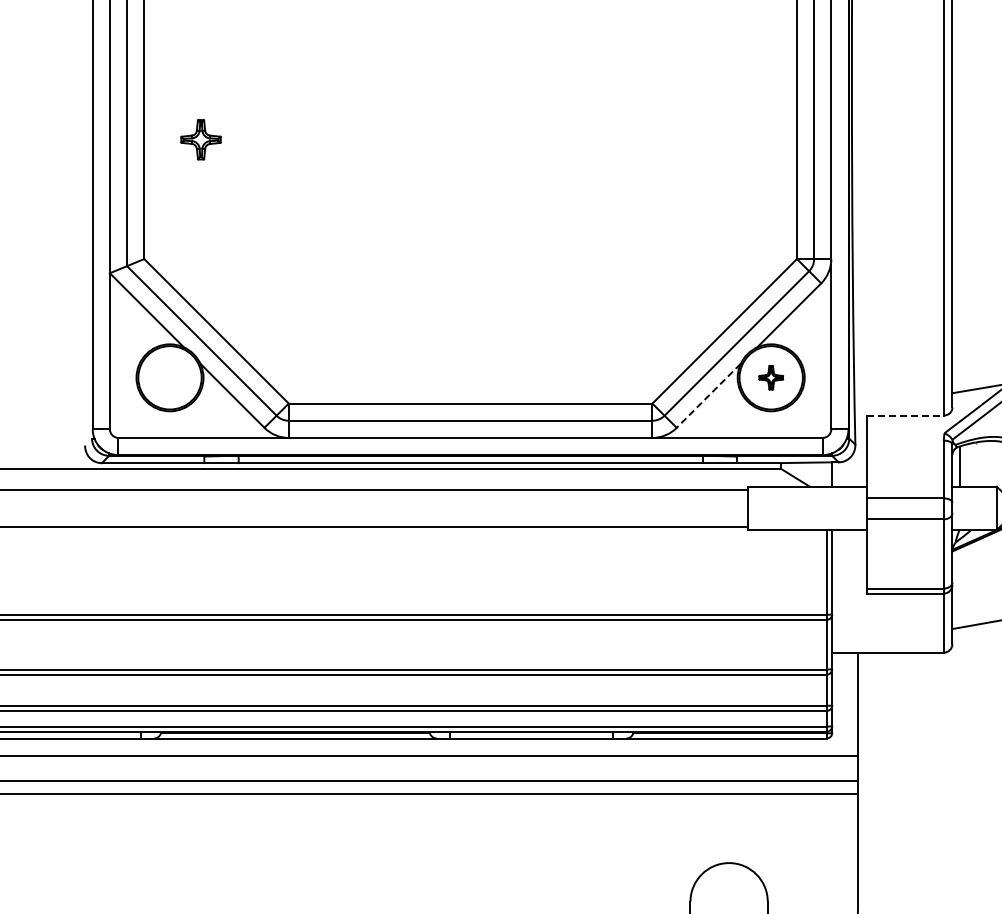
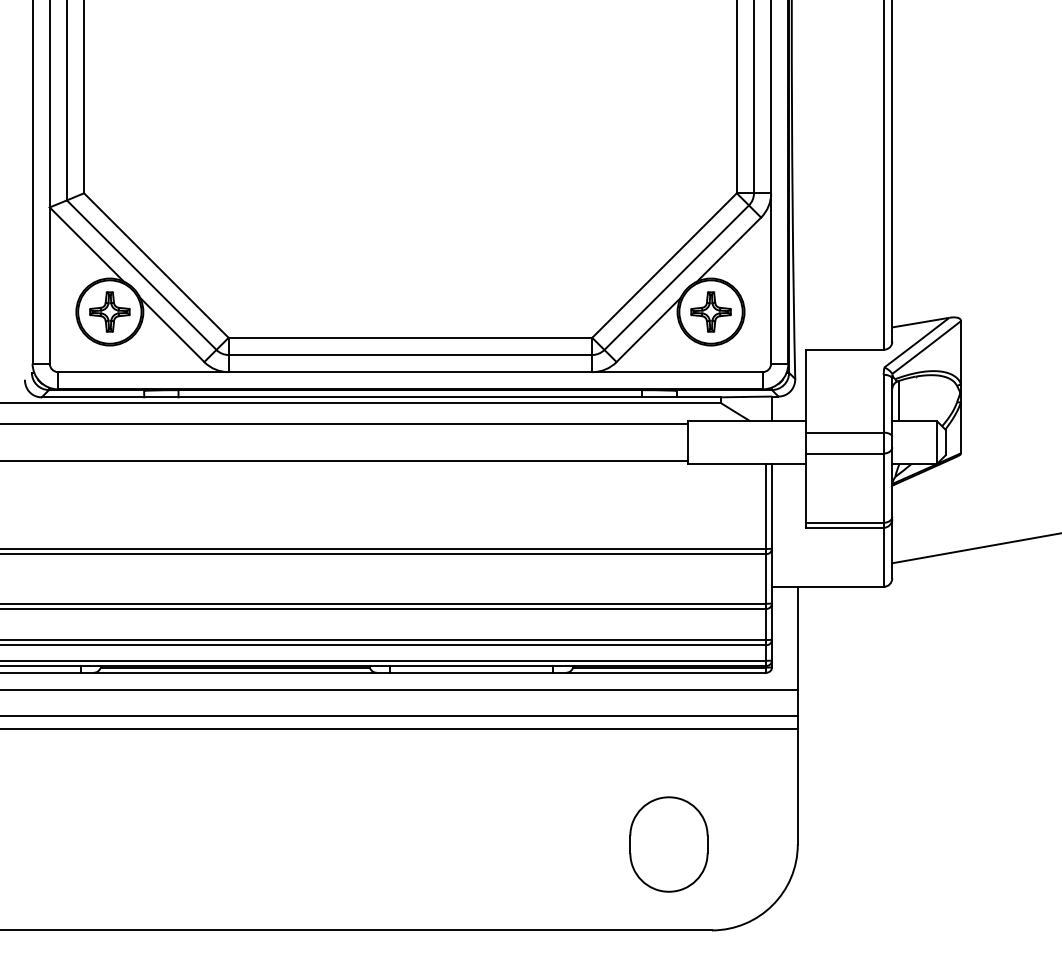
part: (200, 139) -> (109, 311), moved
part: (770, 377) -> (710, 311), size x1.67
line: (708, 396) -> (648, 330), dashed -> solid
line: (905, 415) -> (845, 349), dashed -> solid

